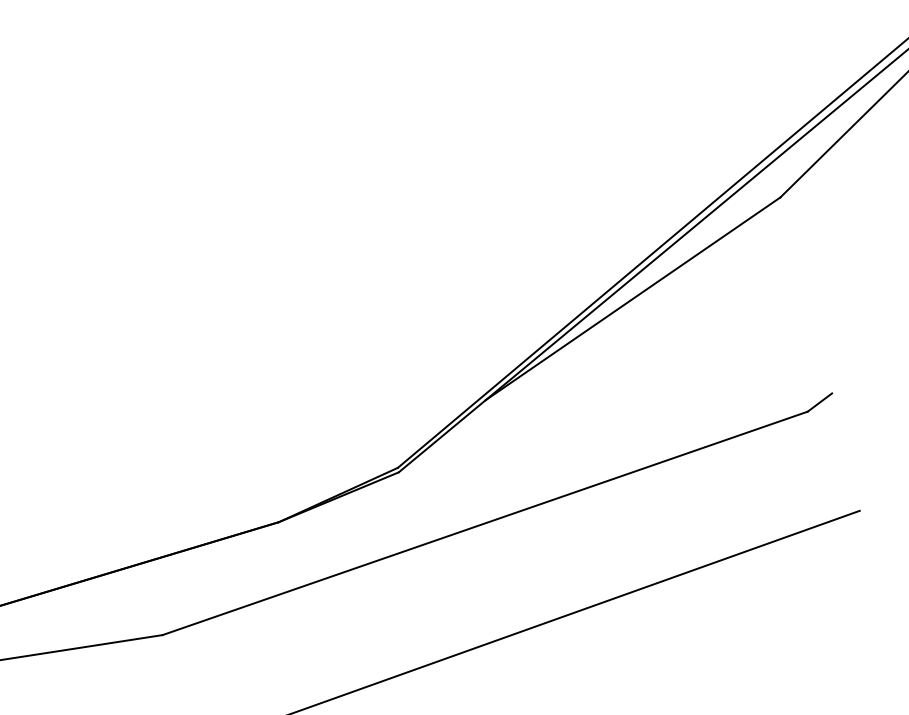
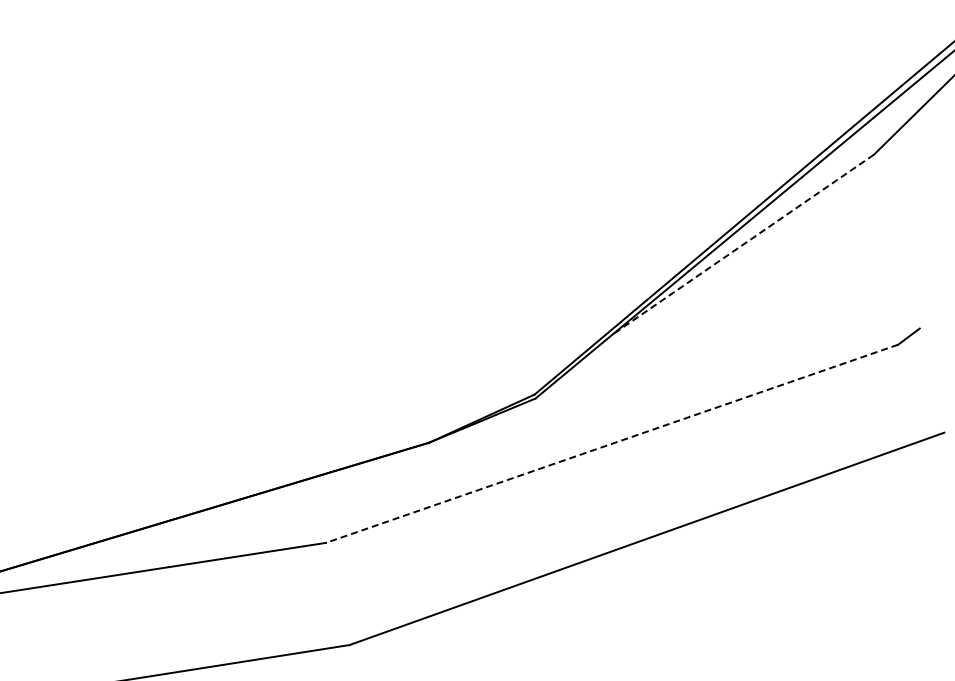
line: (633, 298) -> (743, 244), solid -> dashed
line: (485, 523) -> (612, 443), solid -> dashed

